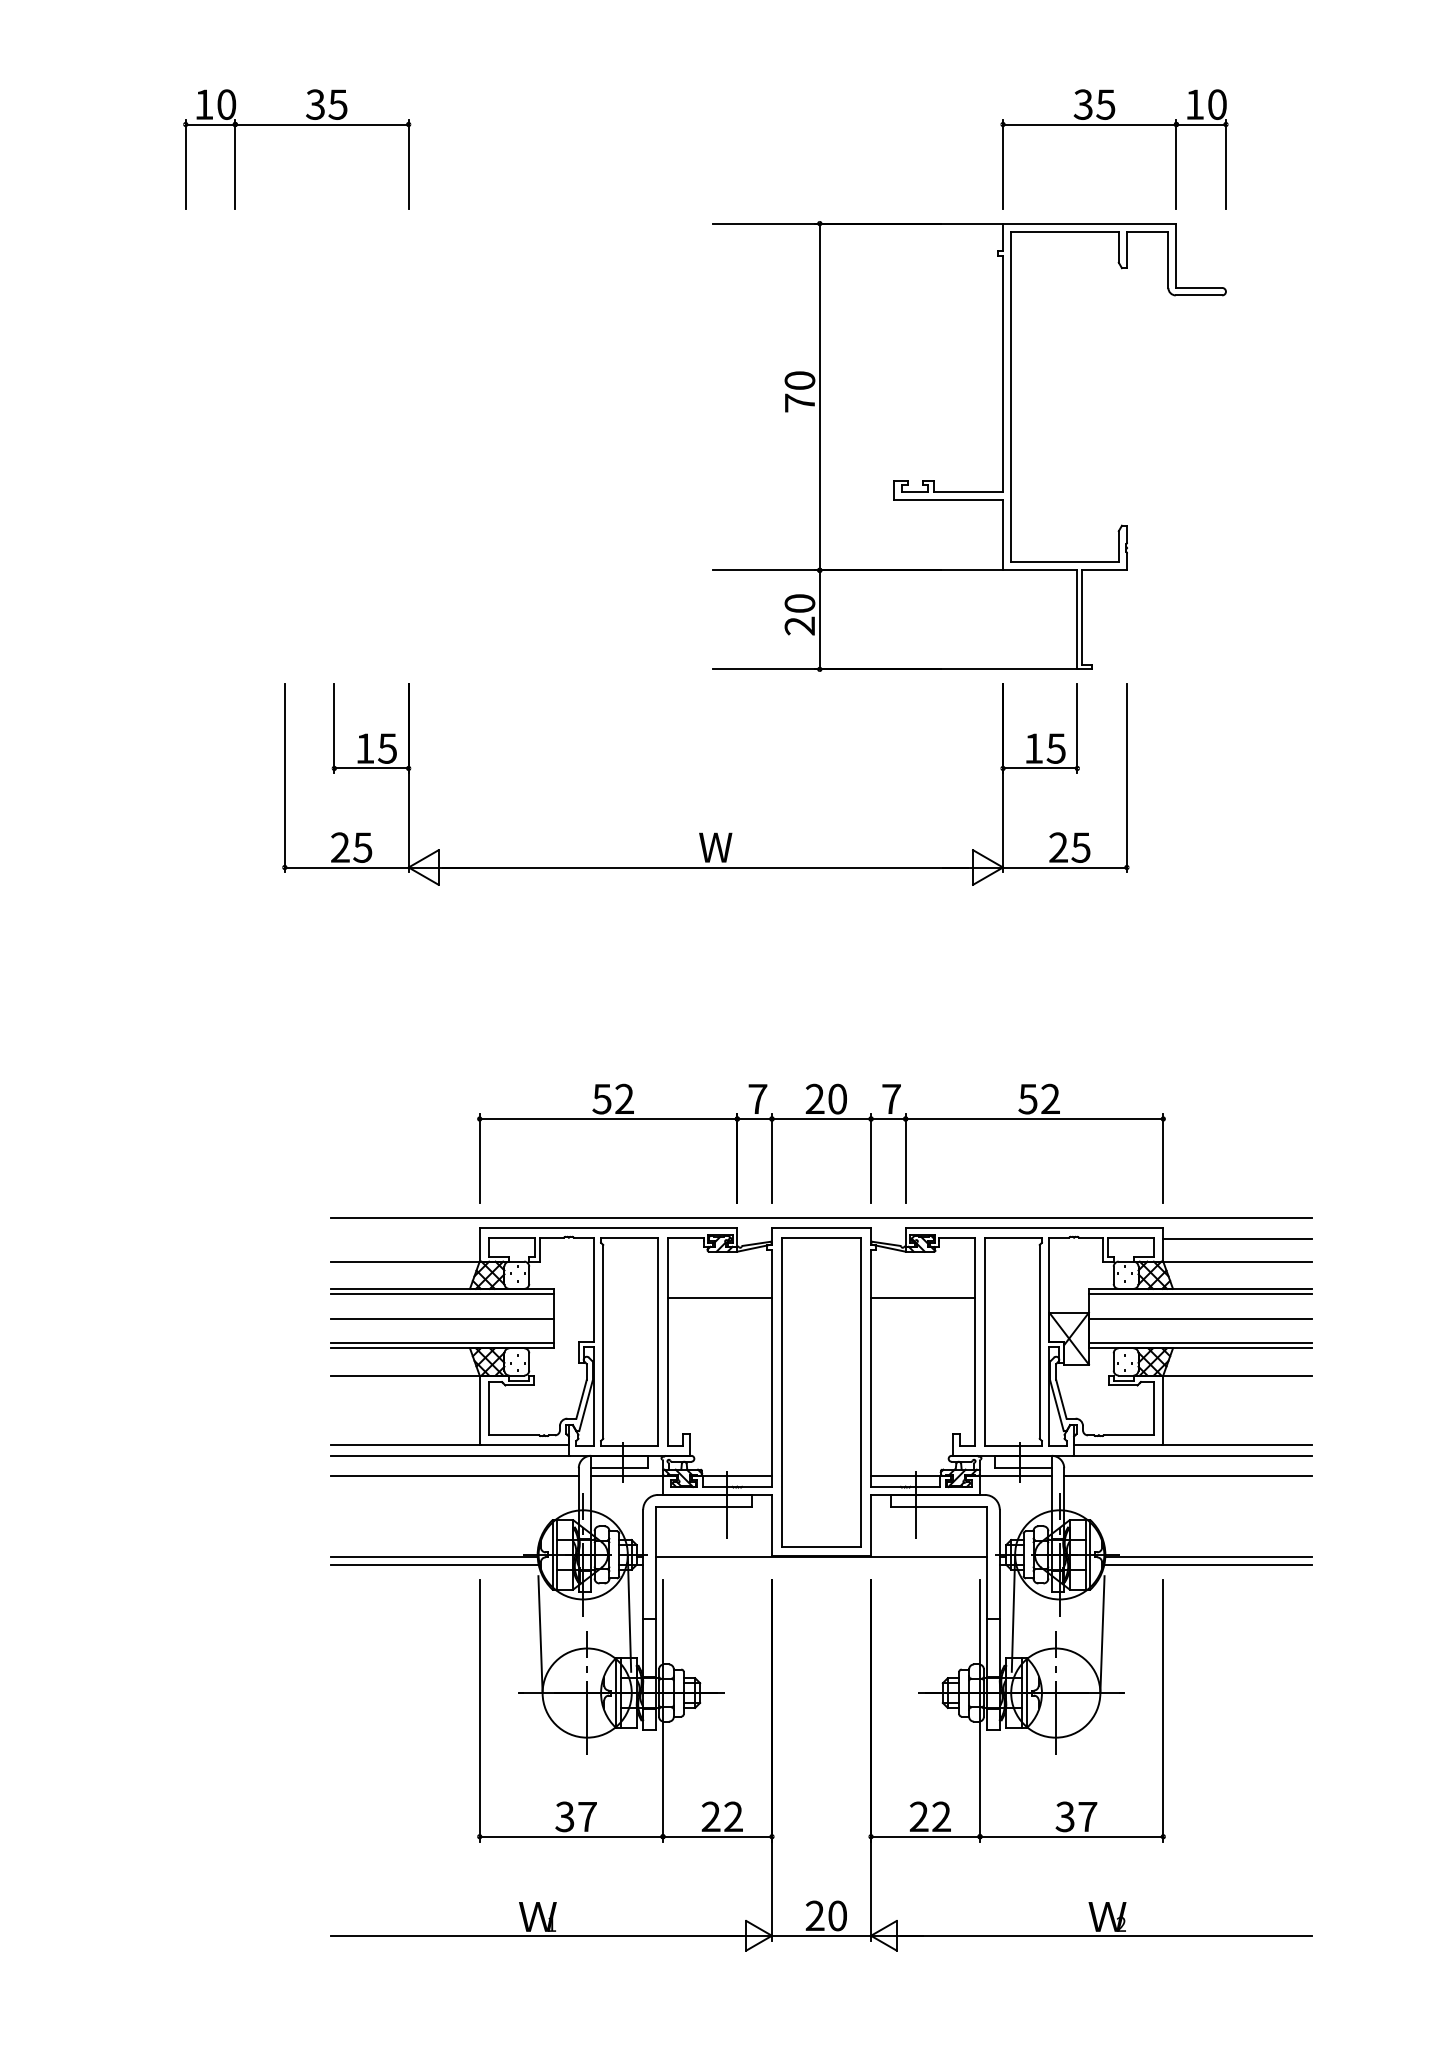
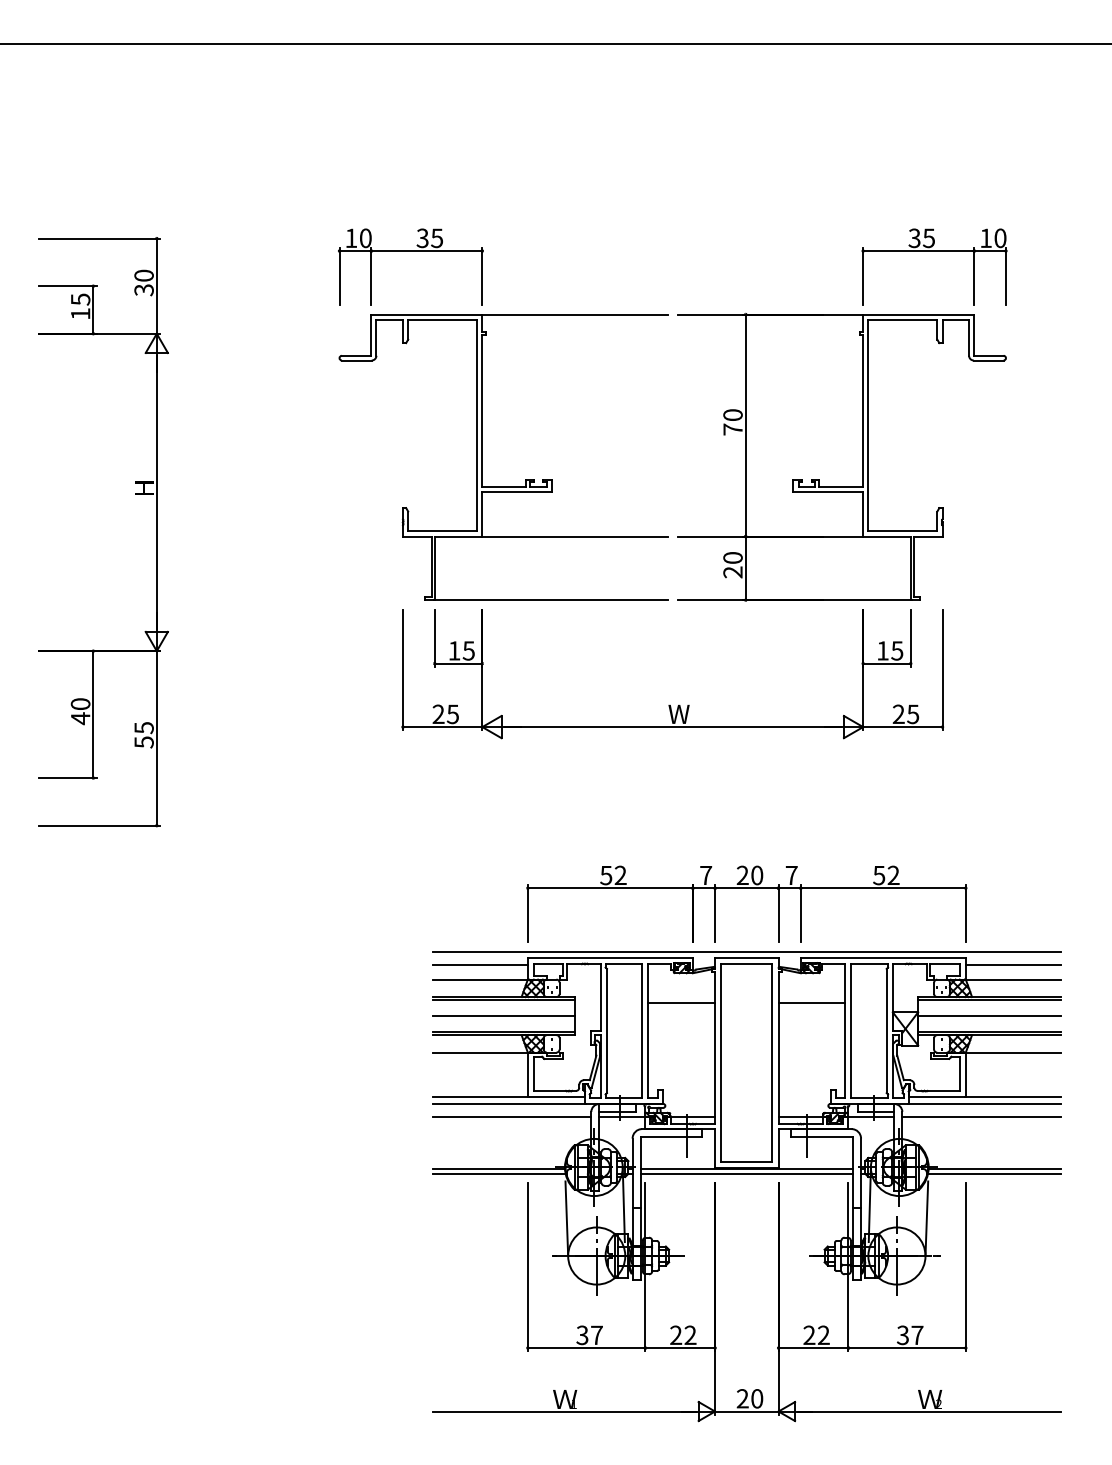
part: (408, 446) -> (482, 457), added
line: (404, 1239) -> (479, 965), added
line: (820, 1564) -> (746, 1173), added

